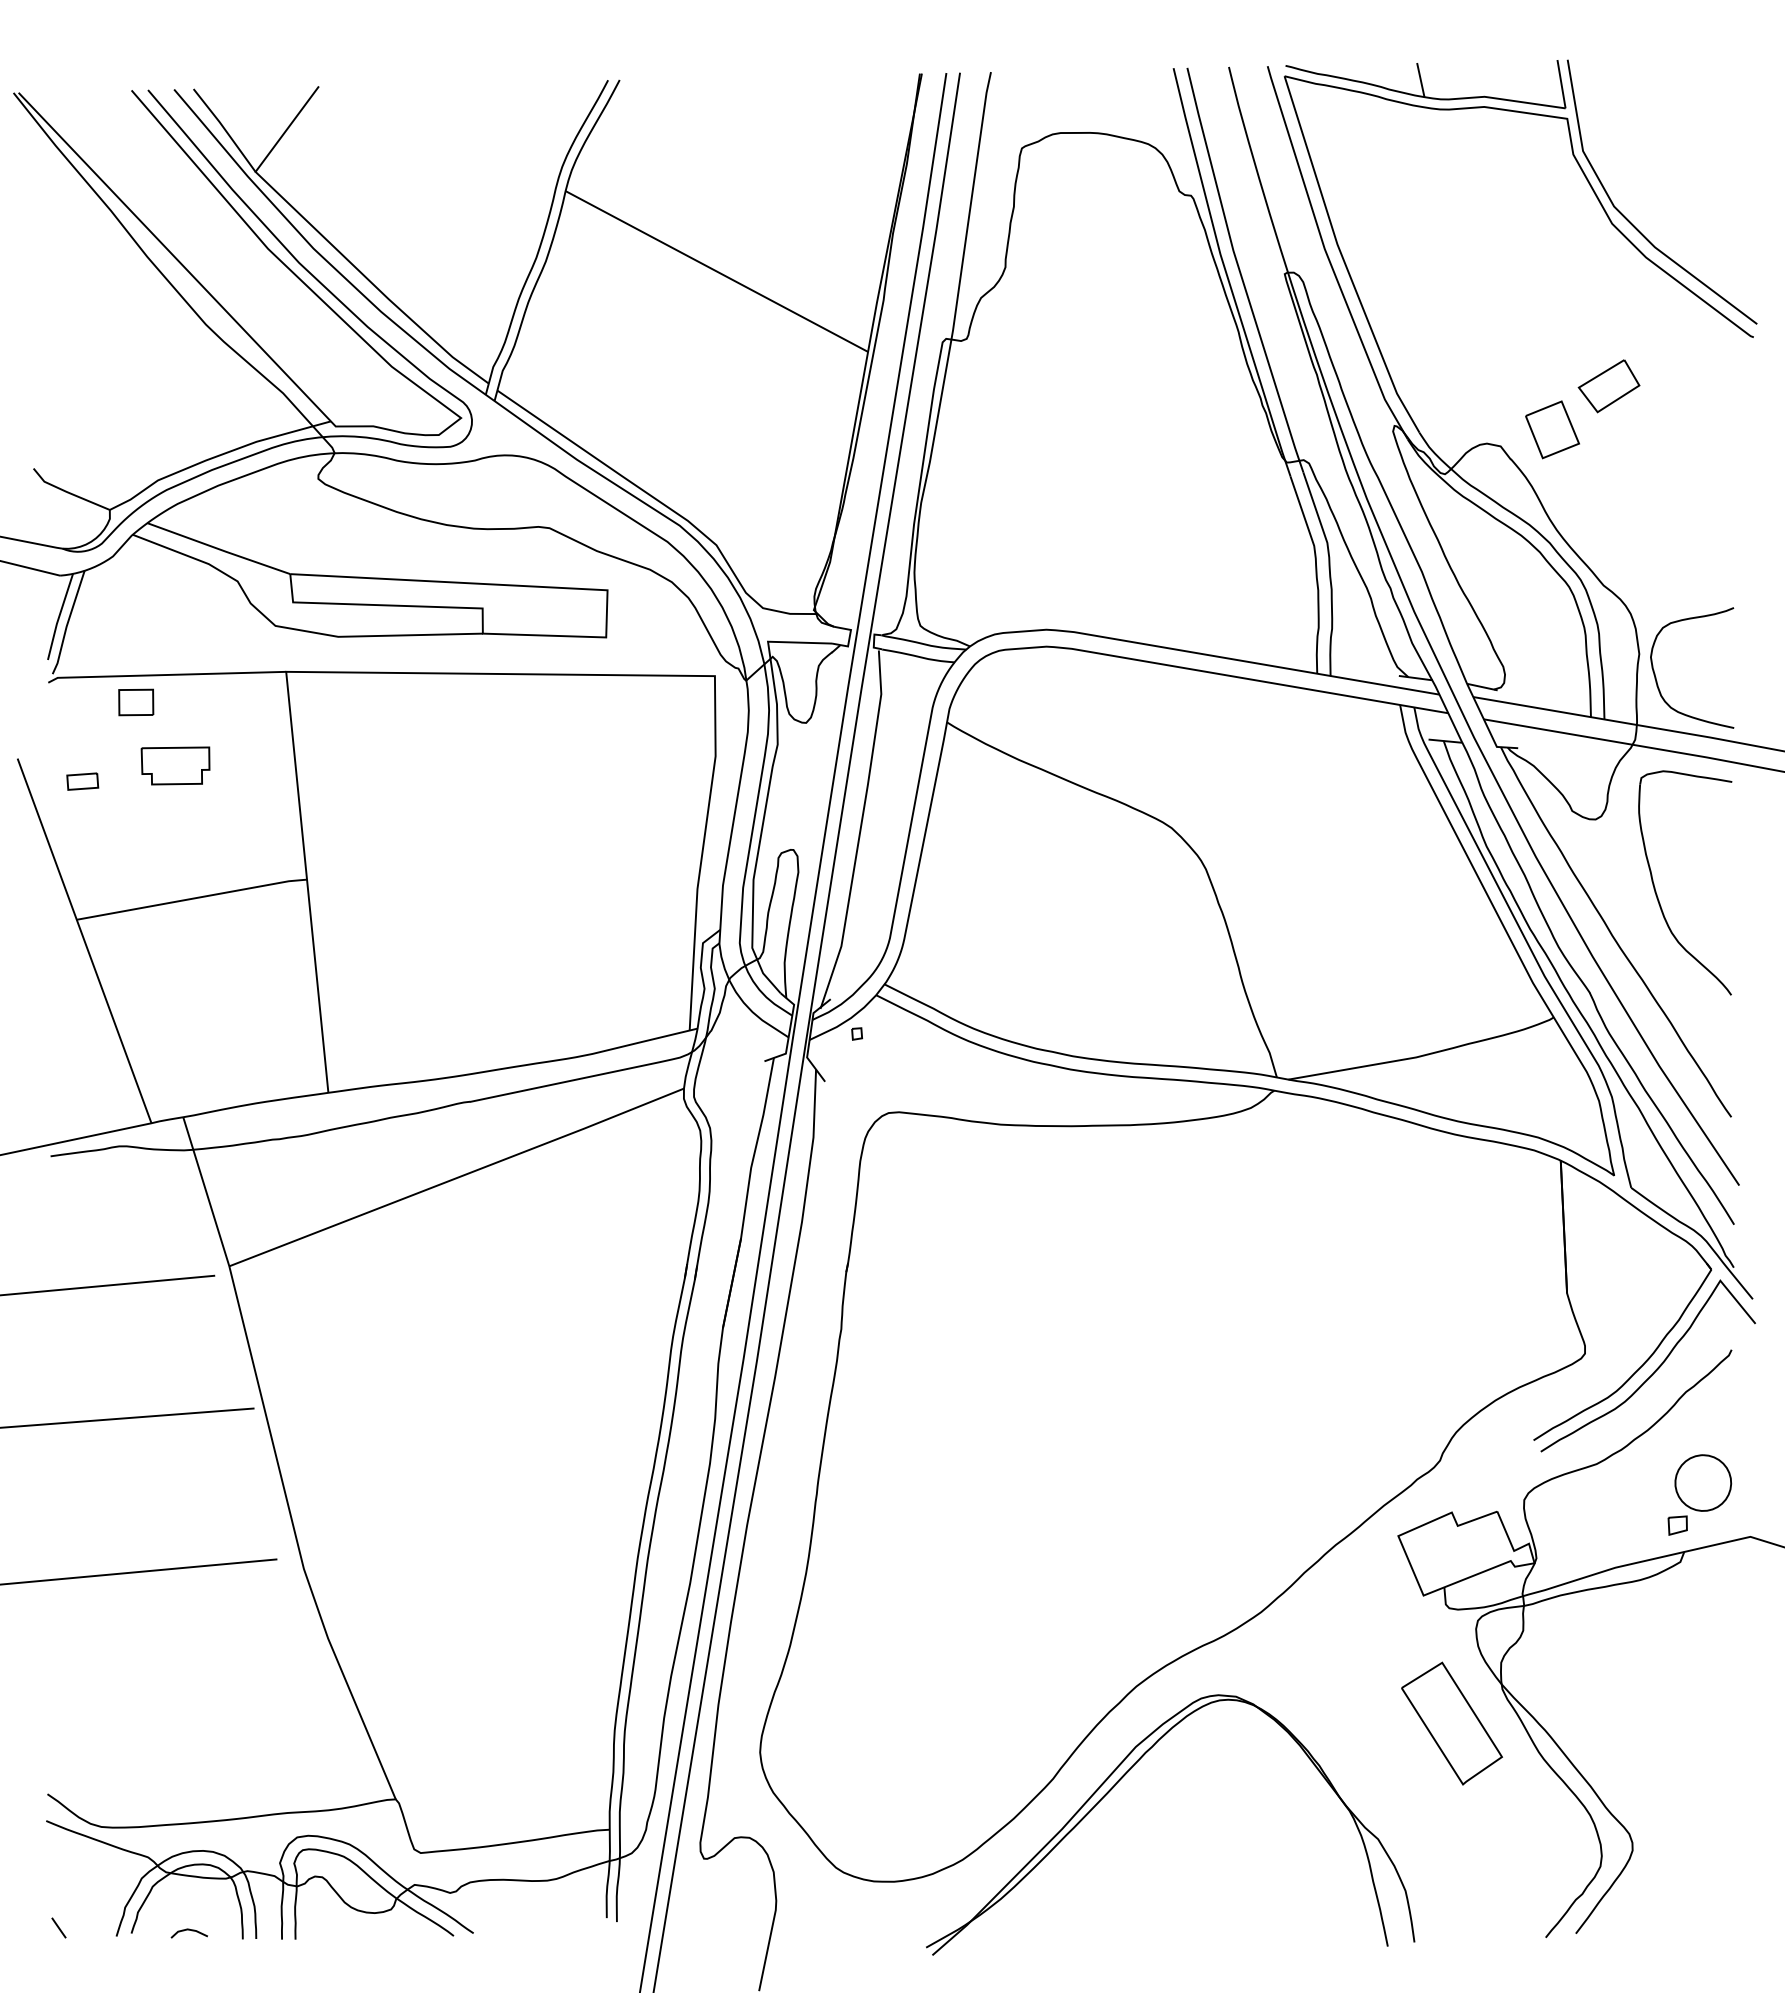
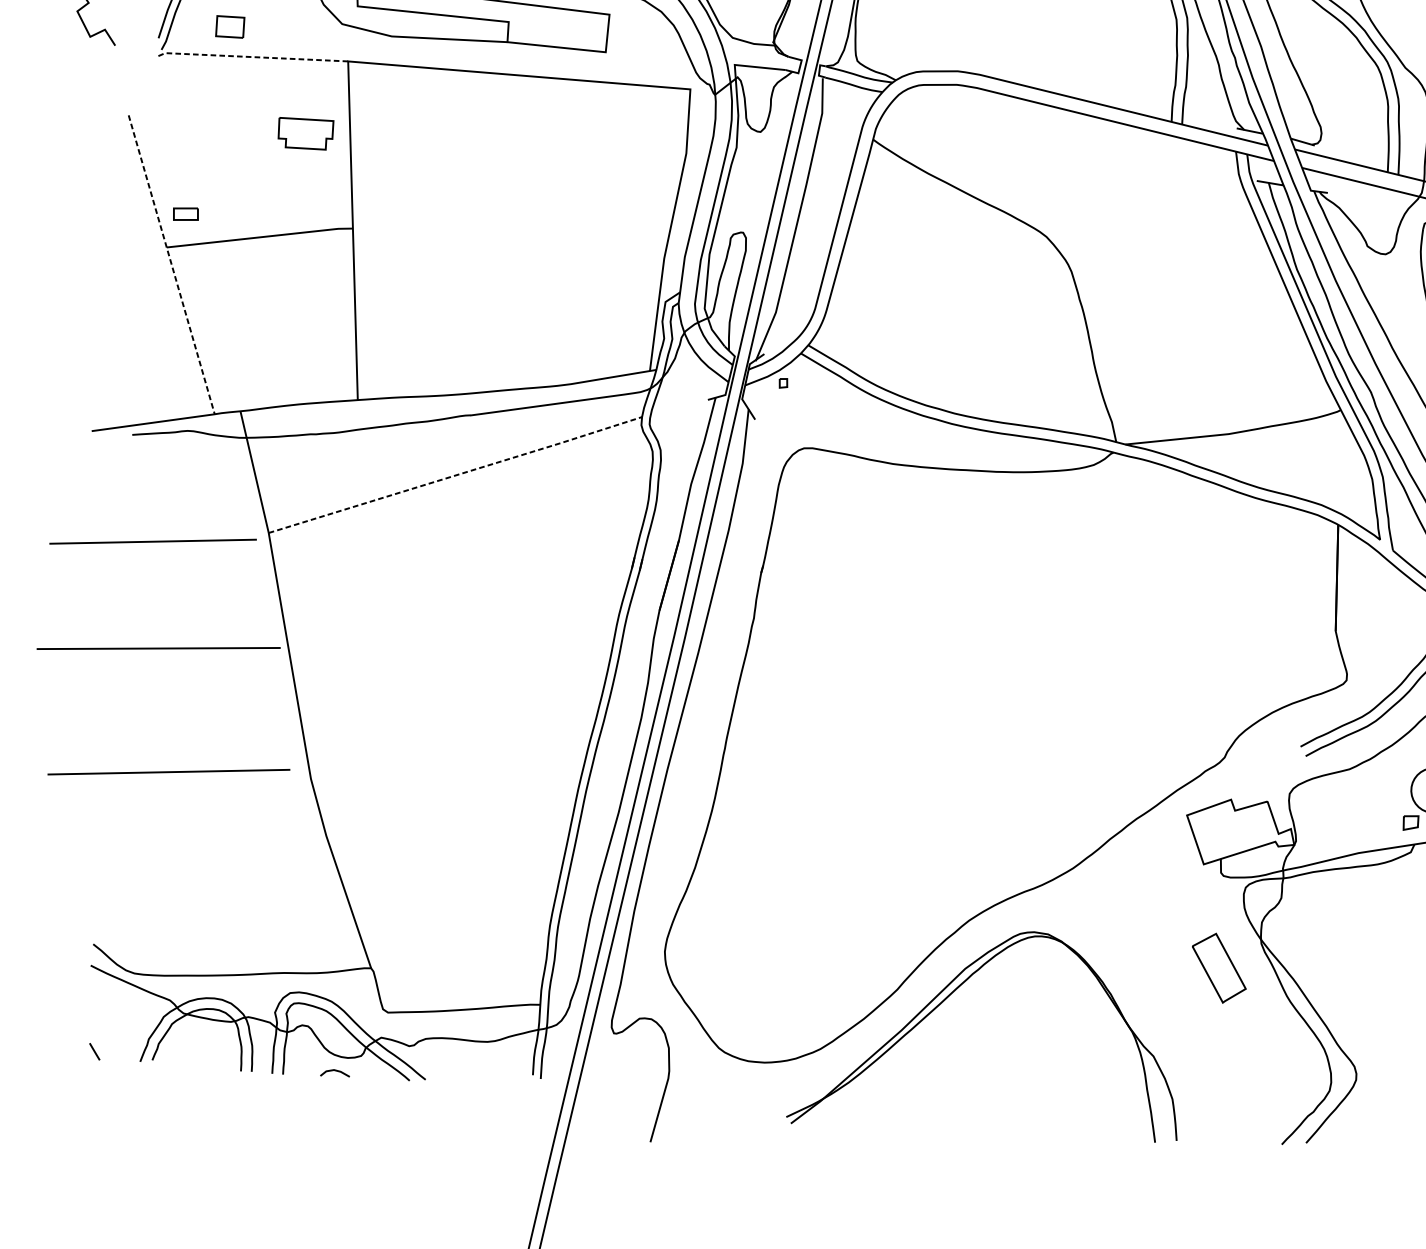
line: (165, 675) -> (251, 57), solid -> dashed
part: (136, 702) -> (230, 27), moved
part: (175, 765) -> (305, 133), moved
part: (82, 781) -> (185, 214), moved
line: (84, 940) -> (171, 264), solid -> dashed
line: (457, 1177) -> (456, 475), solid -> dashed
part: (1451, 1723) -> (1218, 968), size x0.7
line: (188, 1930) -> (334, 1070), moved

